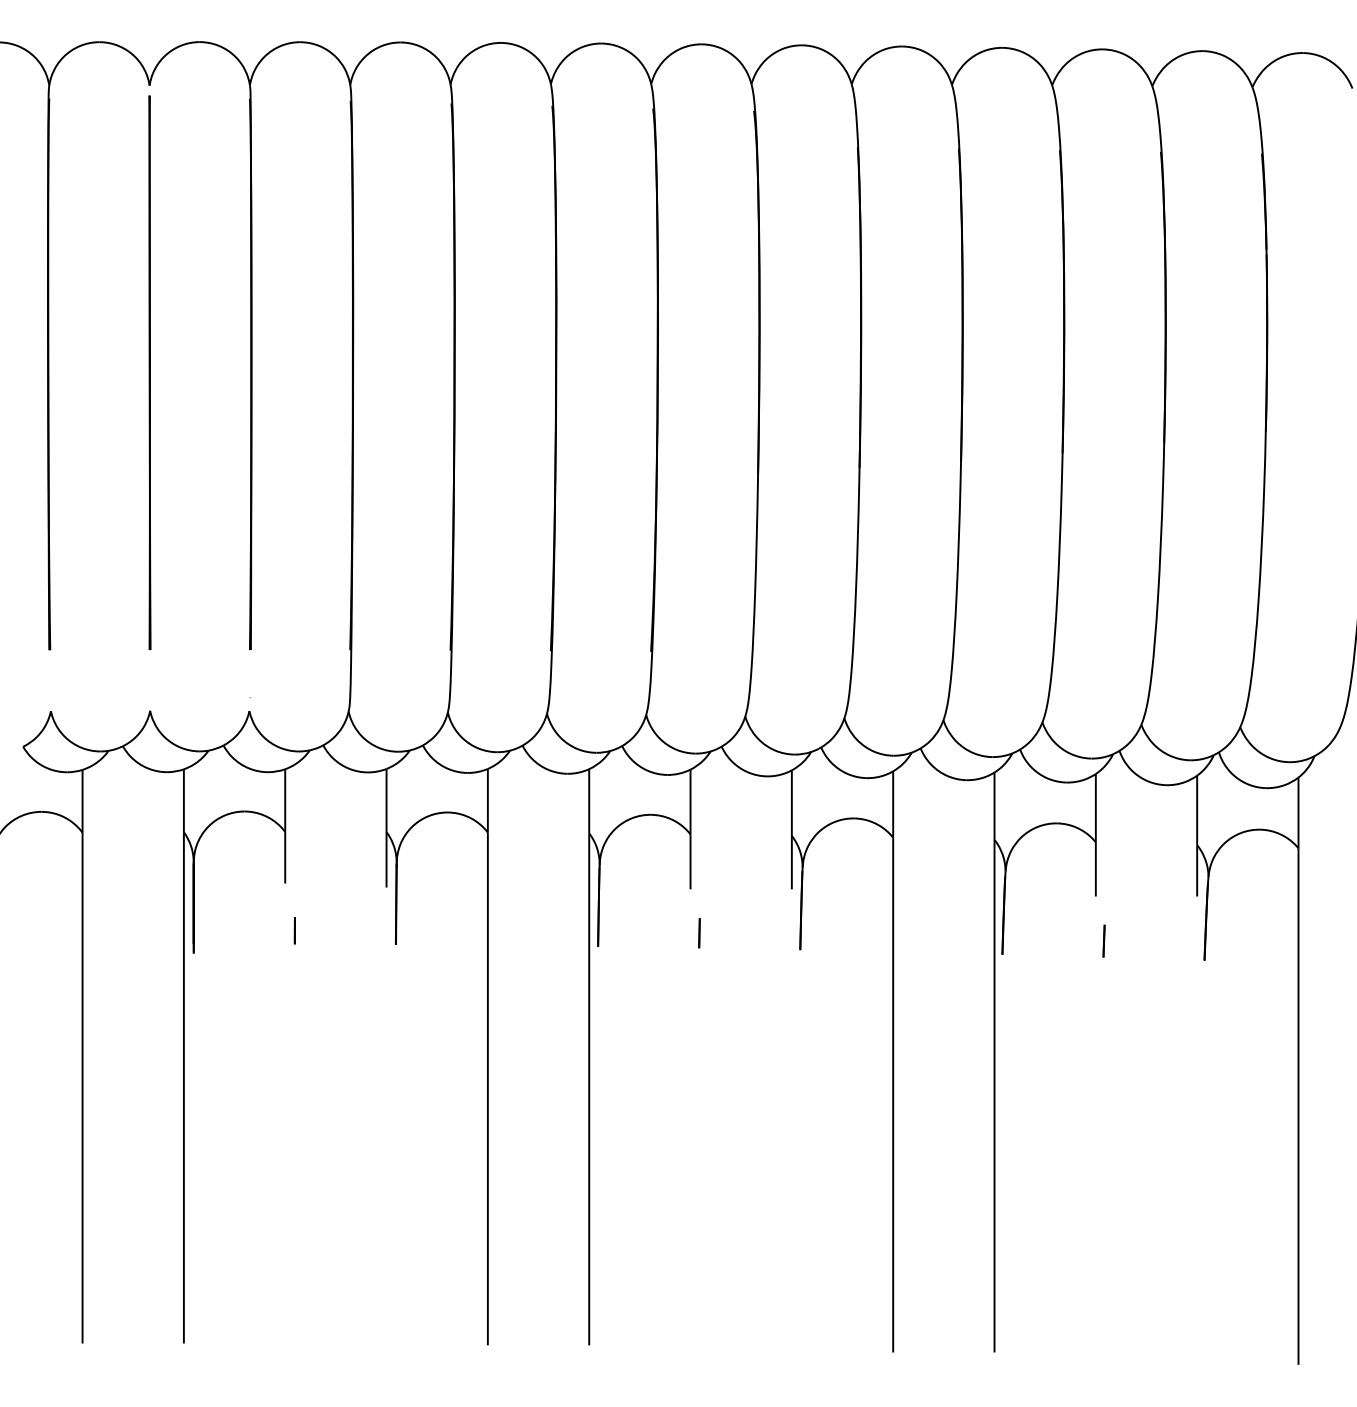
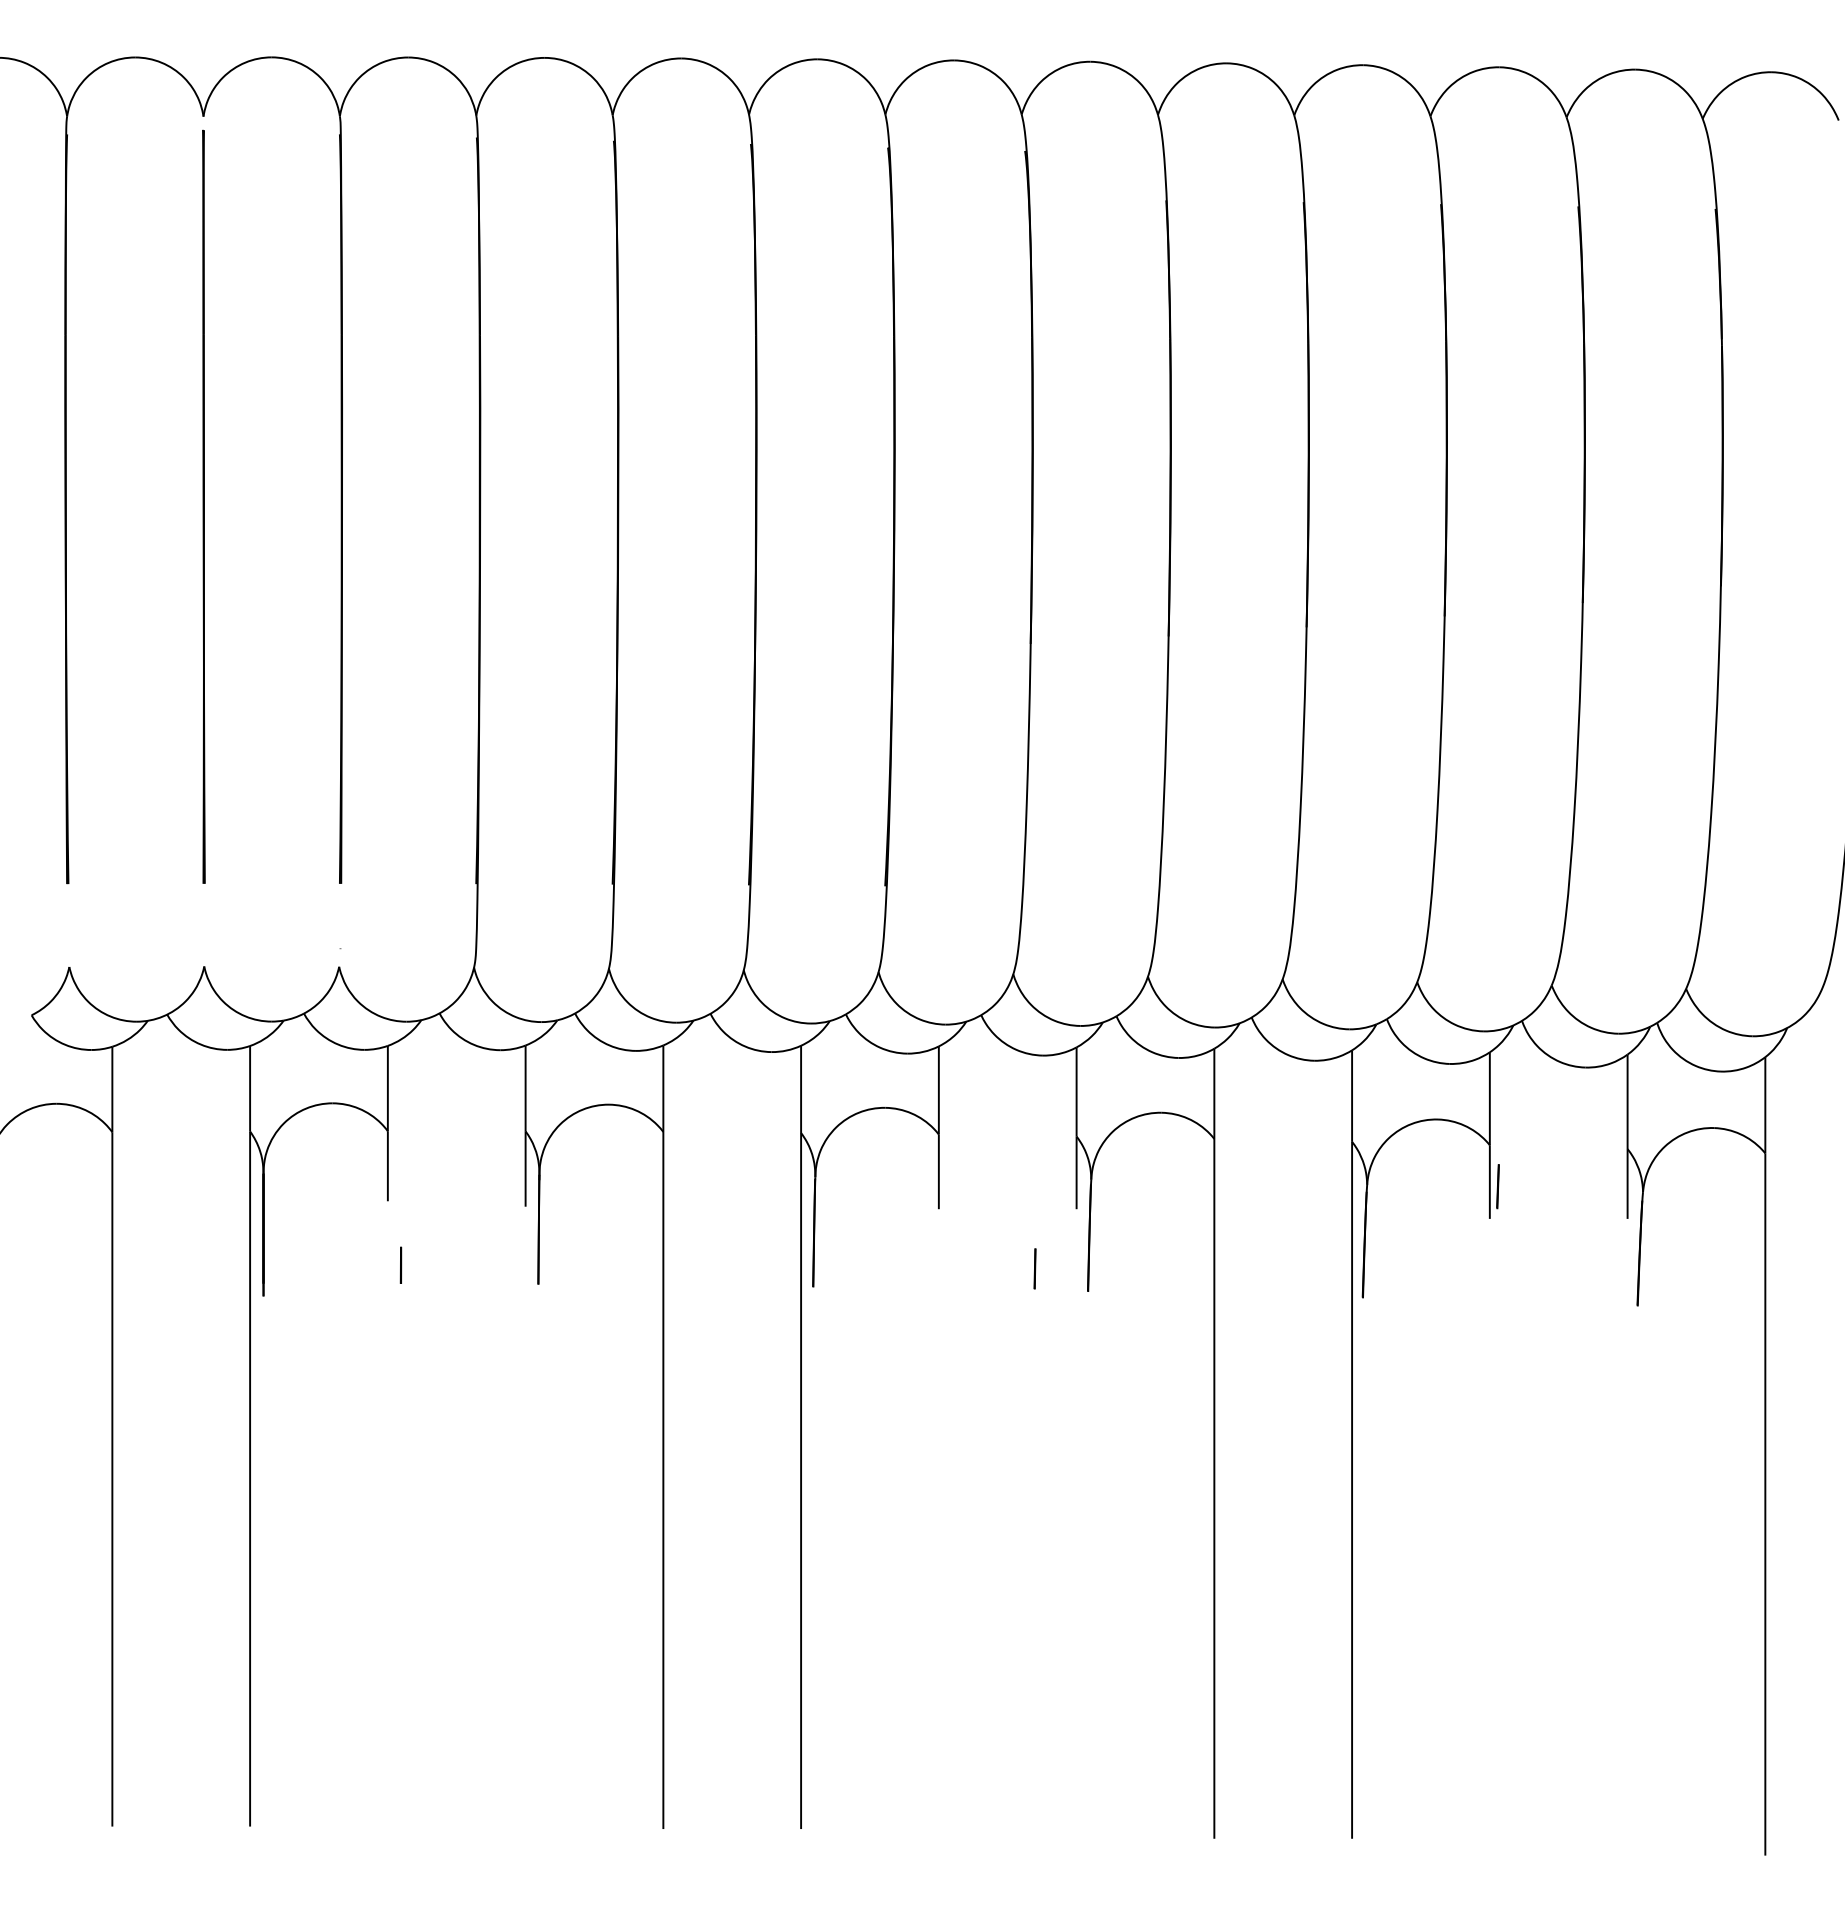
line: (699, 933) -> (1034, 1268), moved
line: (1103, 941) -> (1497, 1186), moved

